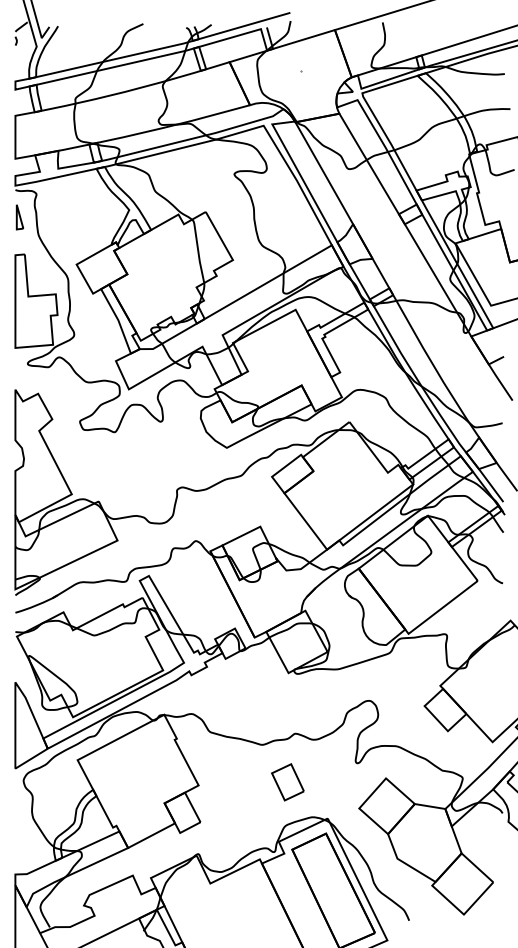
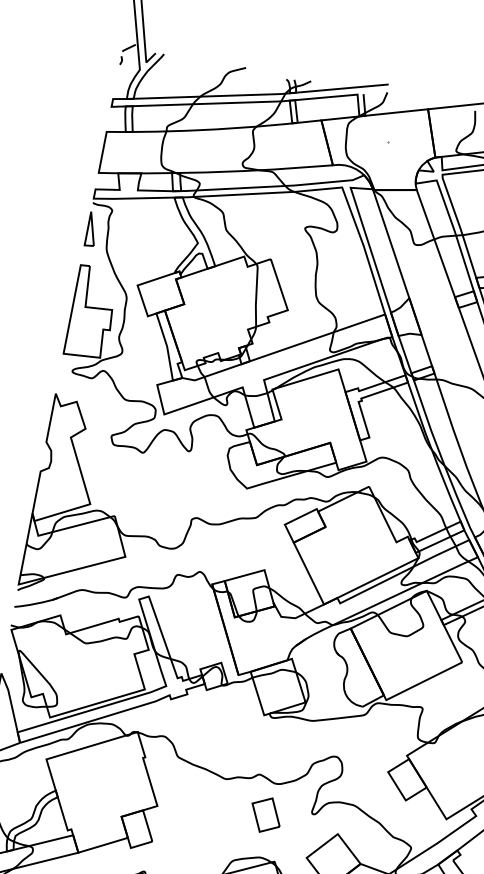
part: (19, 217) -> (91, 229), size x1.43
part: (287, 782) -> (265, 815), moved

